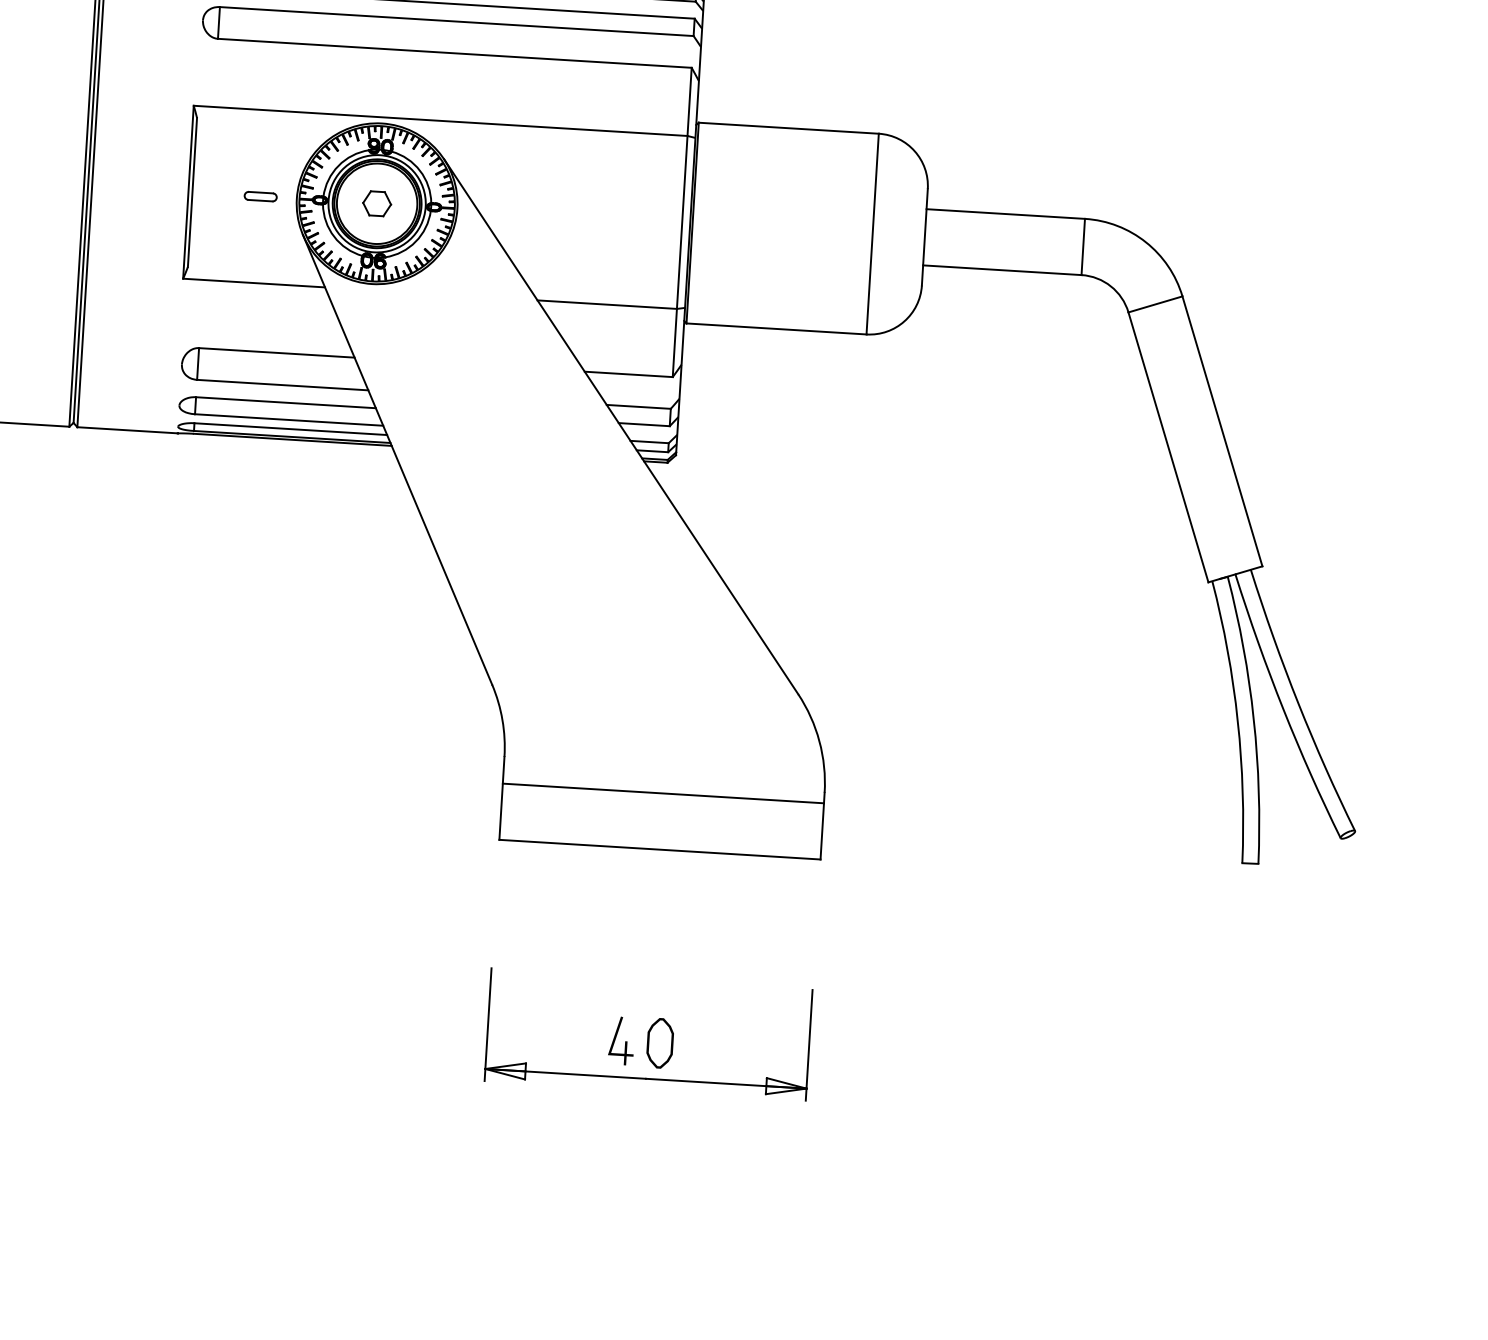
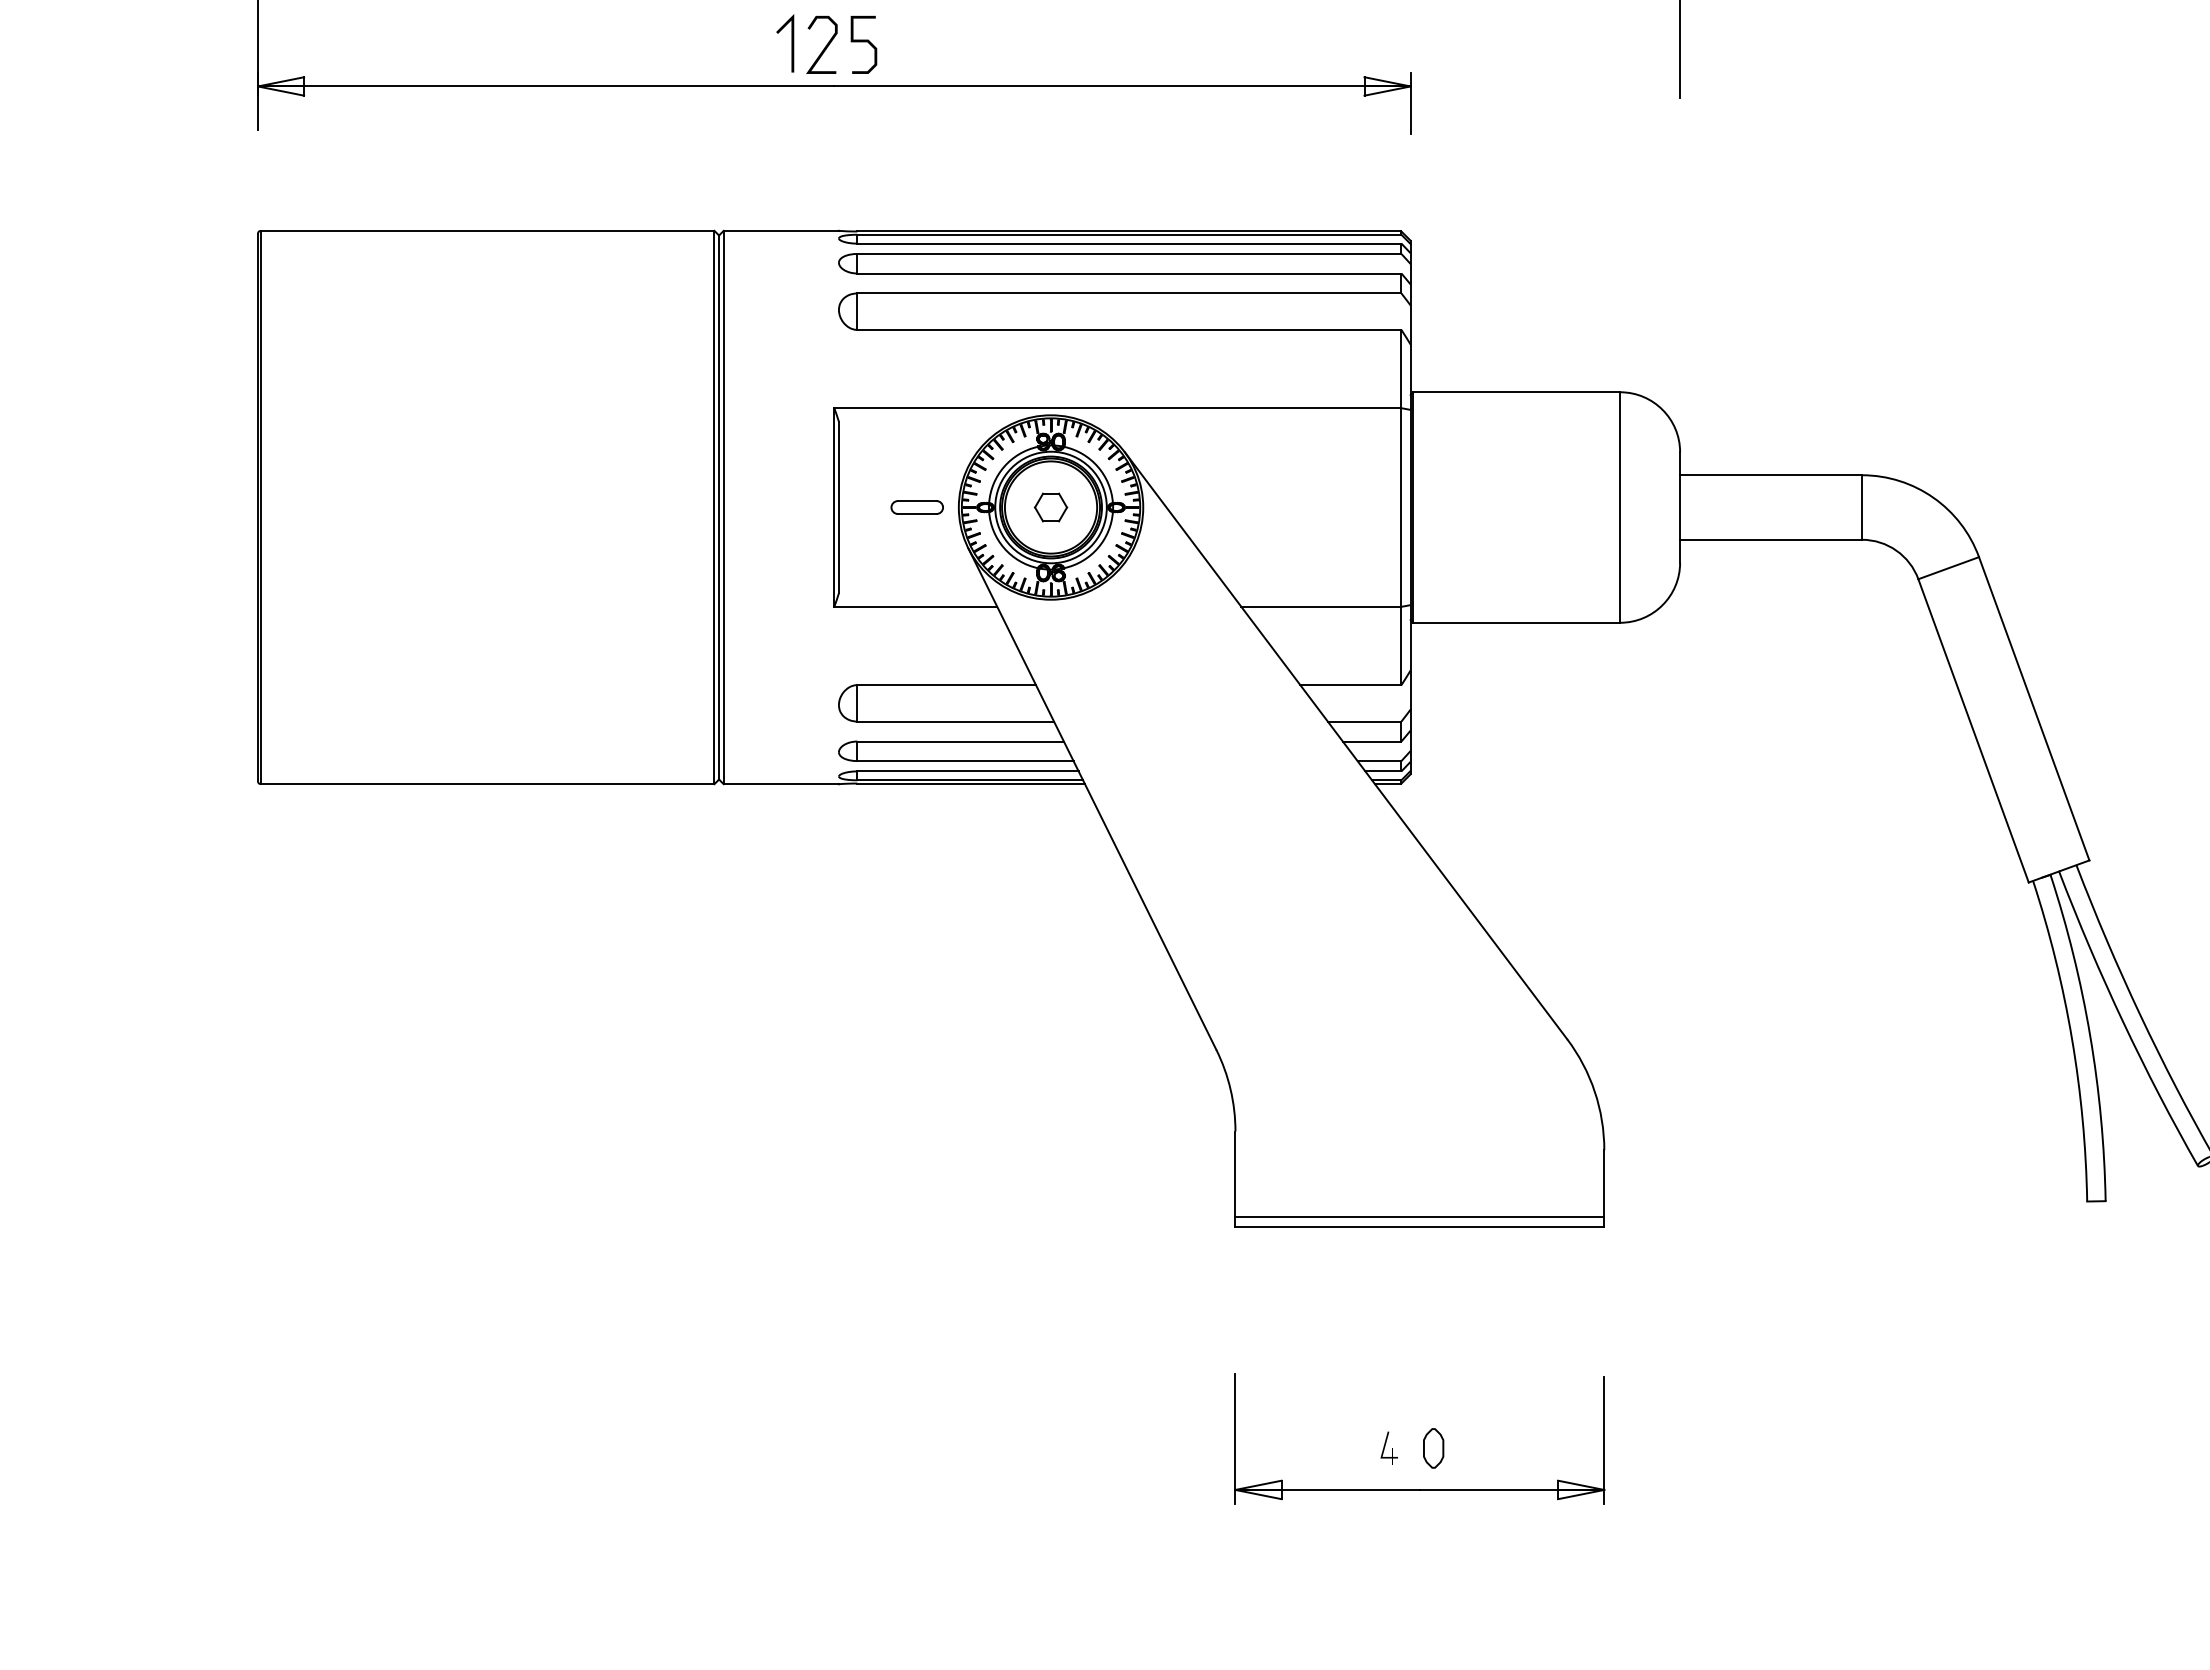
part: (260, 196) -> (917, 507), size x1.4
line: (663, 793) -> (1419, 1217), moved
part: (620, 1040) -> (1388, 1447), size x0.6
part: (660, 1043) -> (1433, 1448), size x0.7

